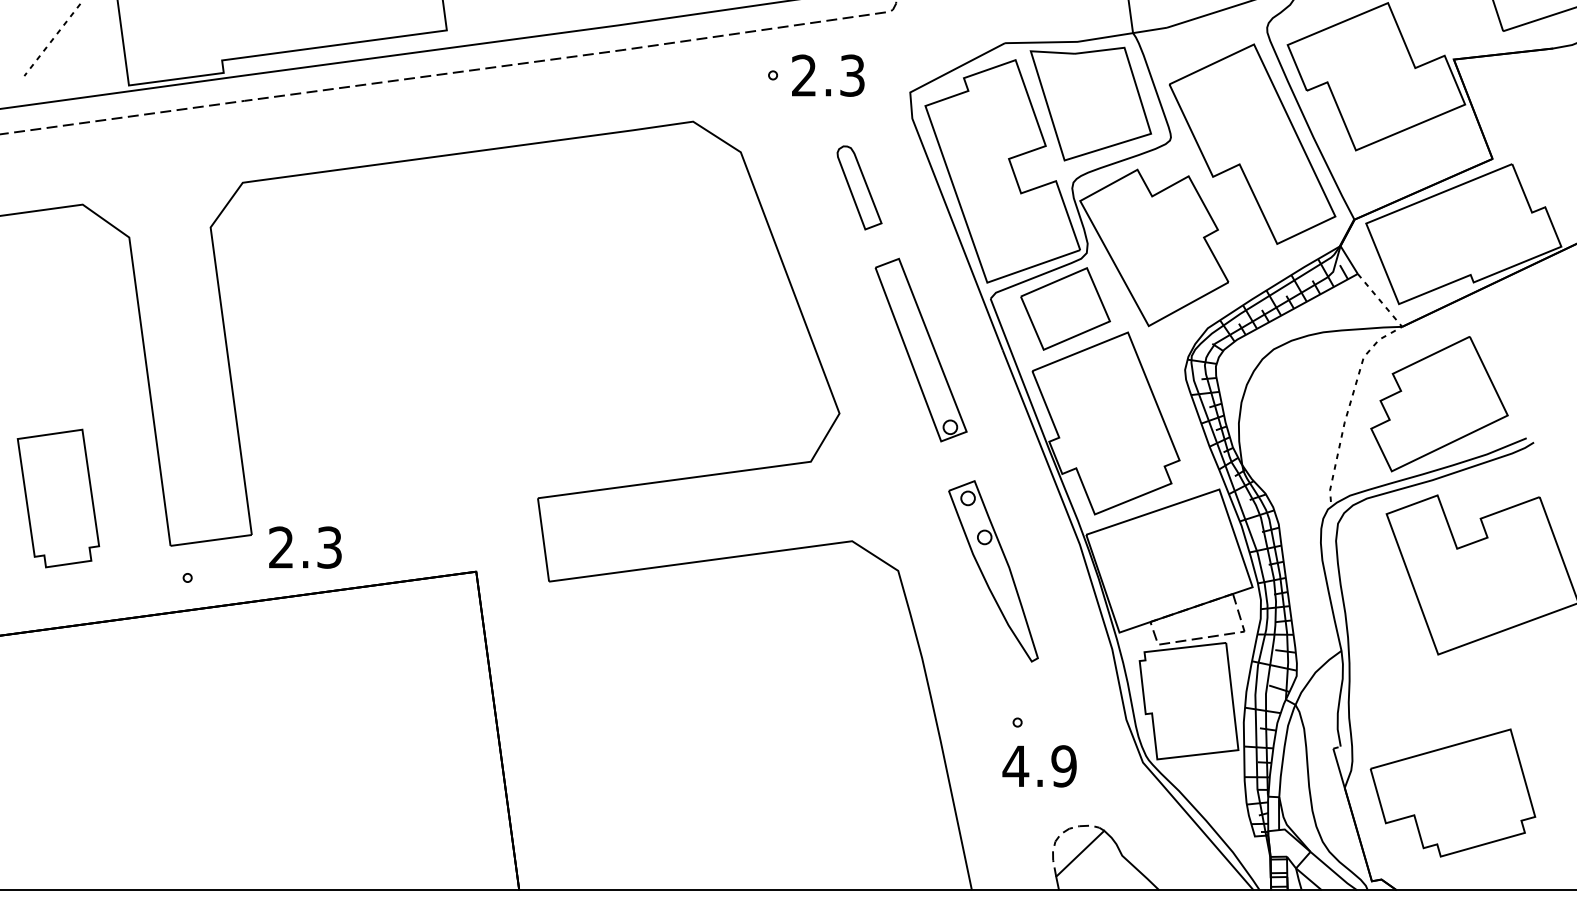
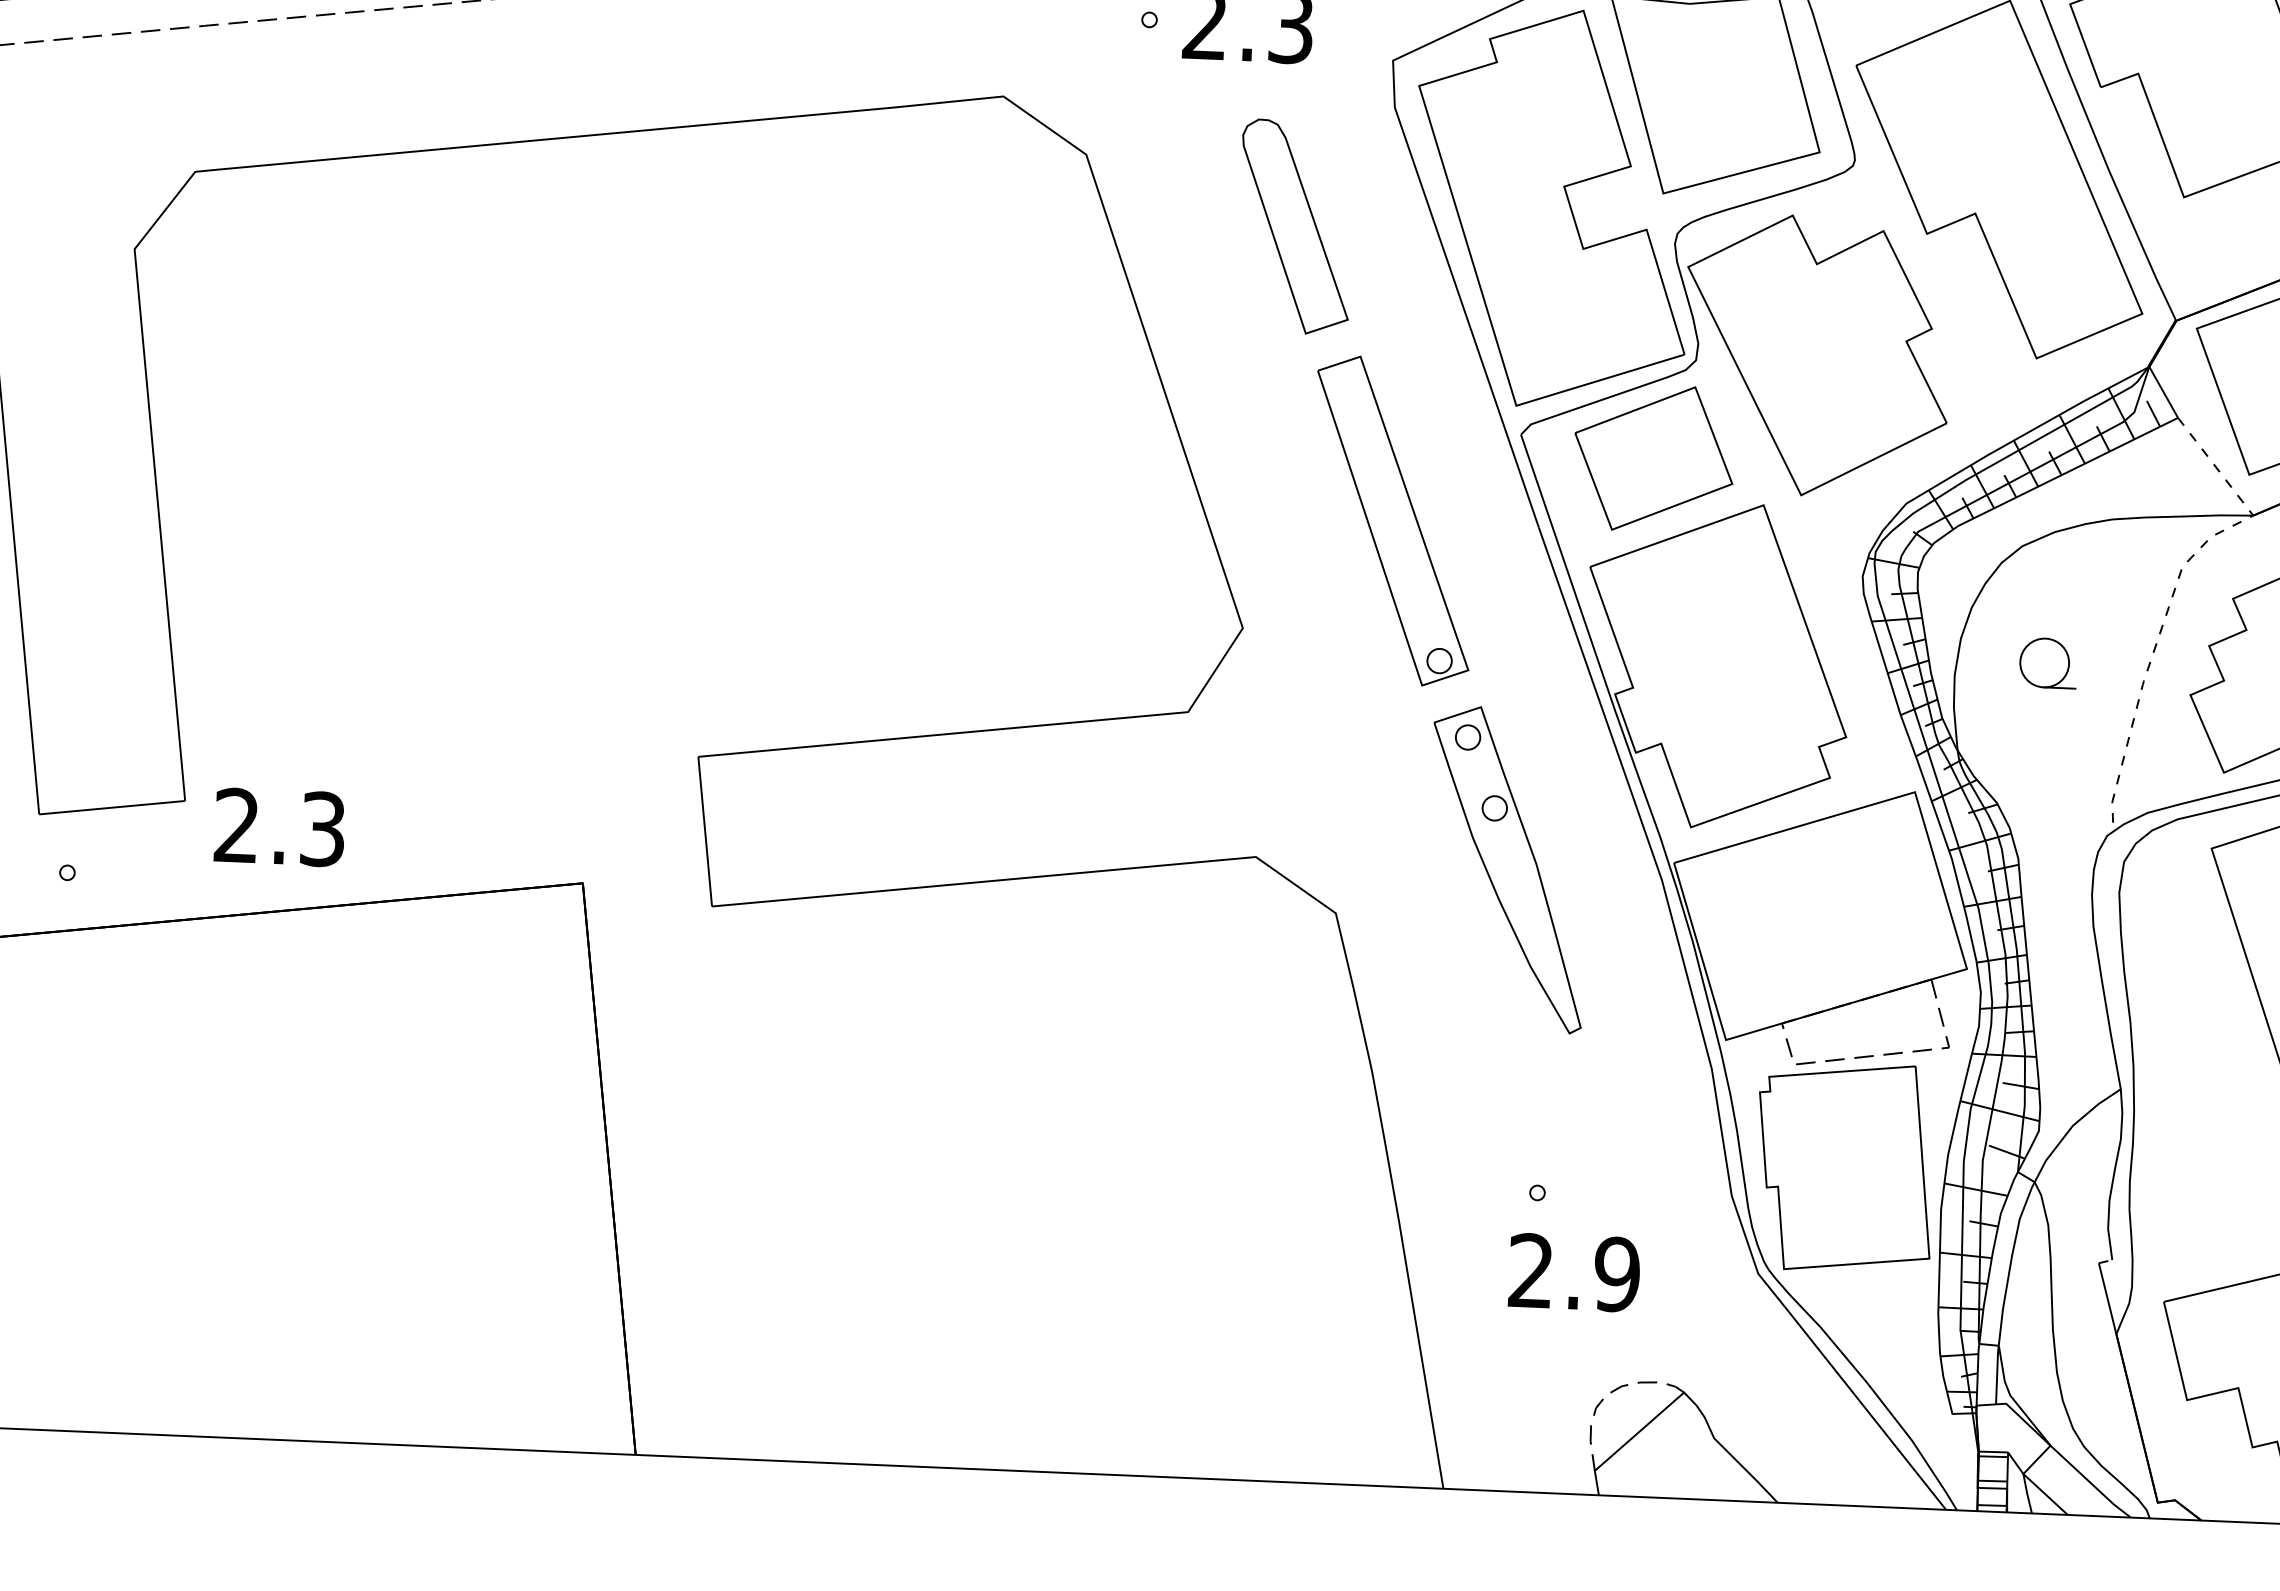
part: (859, 187) -> (1295, 226), size x1.43
part: (1290, 413) -> (2047, 661), added
part: (993, 571) -> (1507, 869), moved
text: (1015, 765) -> (1530, 1269), 4.9 -> 2.9

